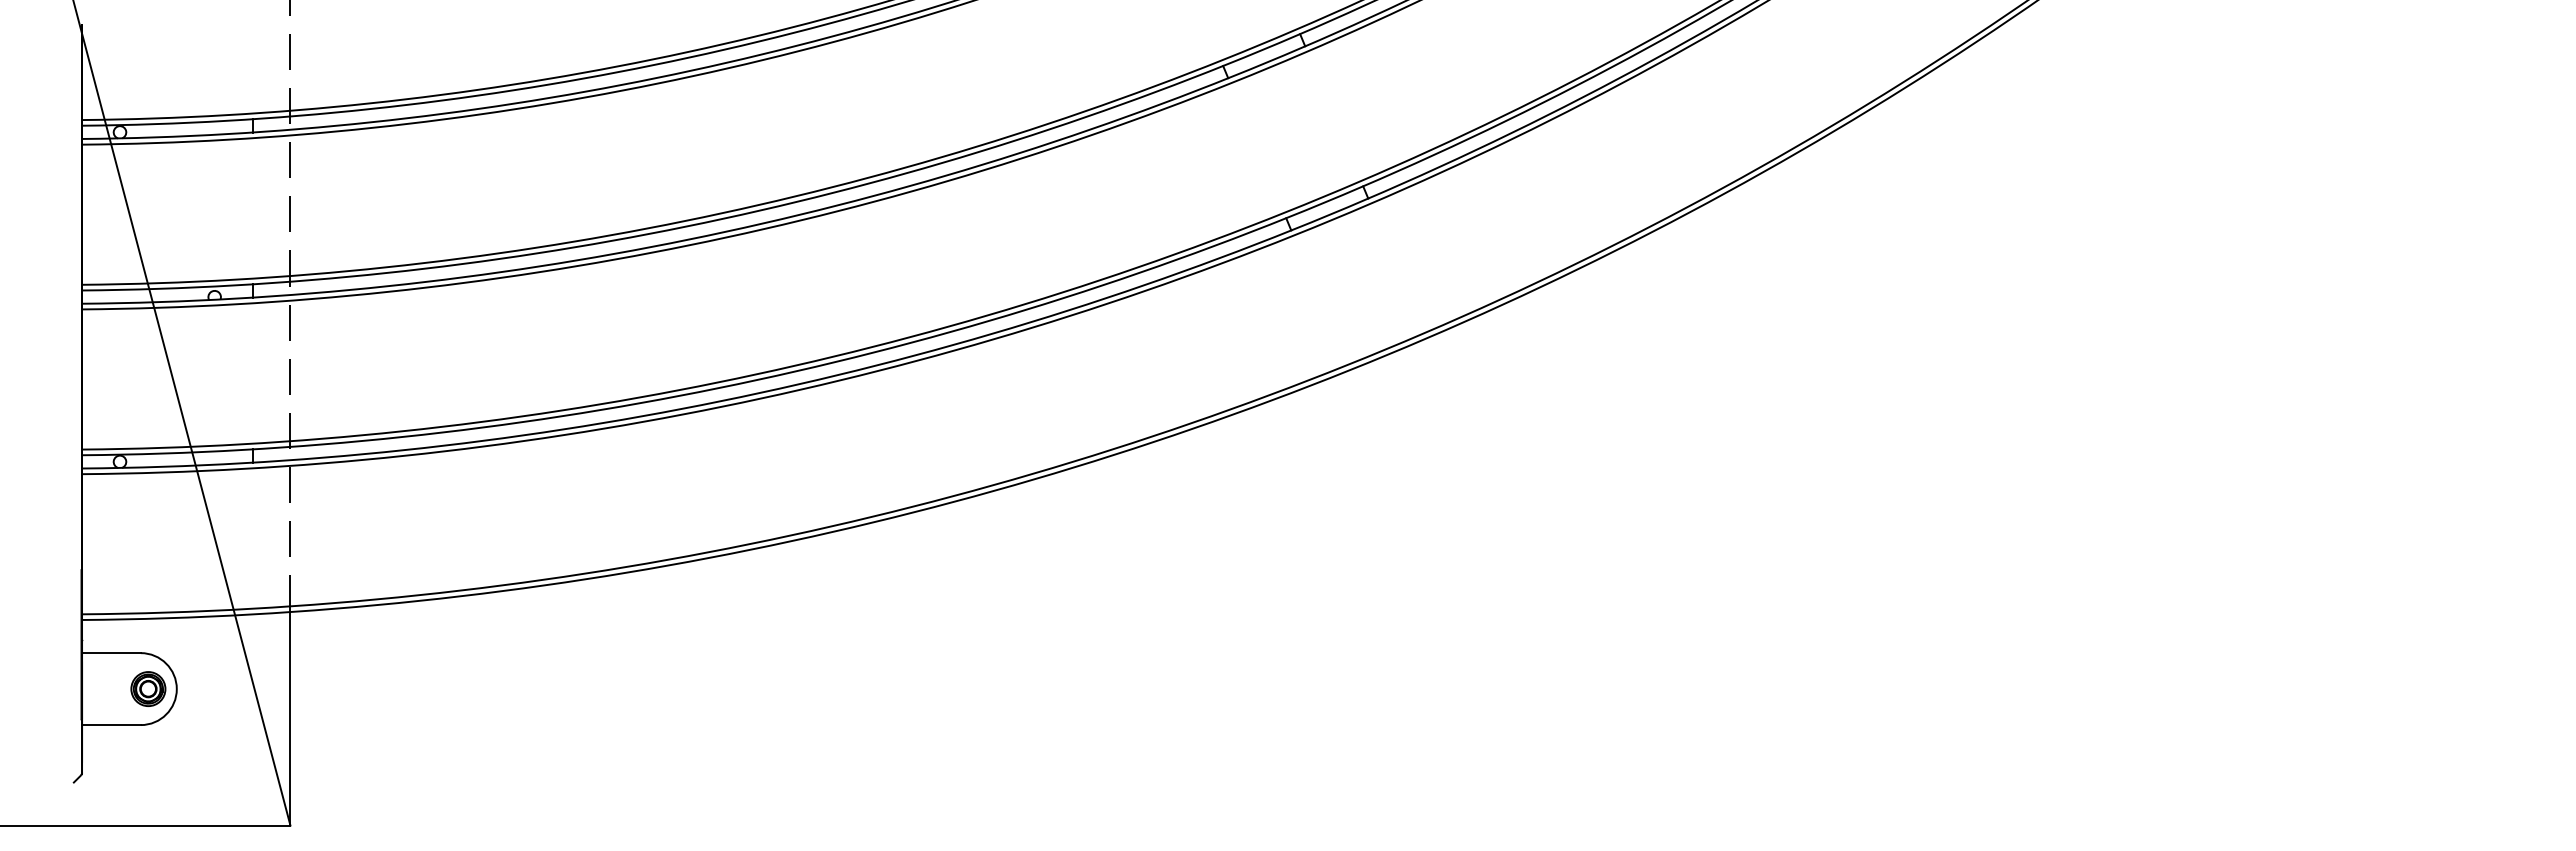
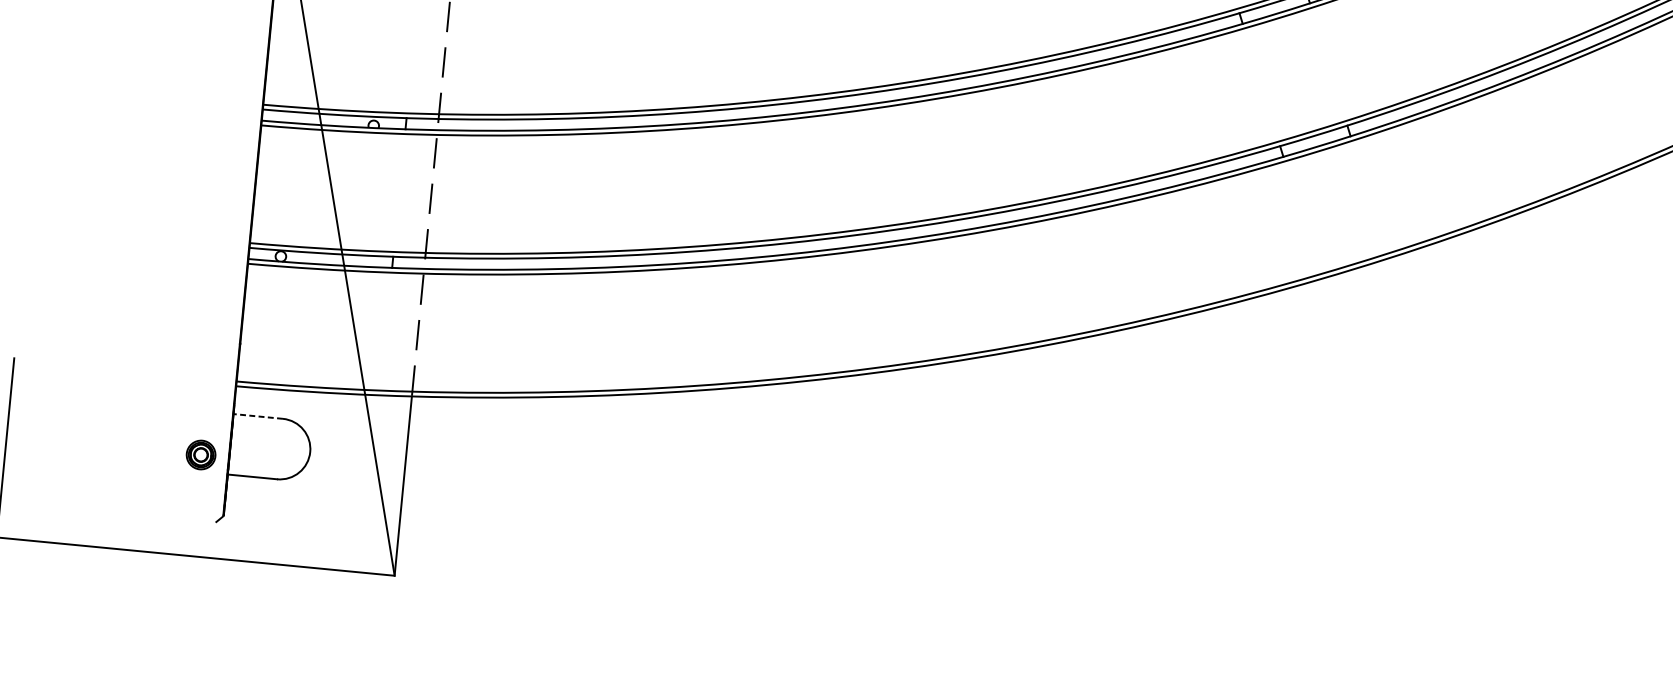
line: (110, 653) -> (257, 416), solid -> dashed
part: (148, 688) -> (201, 454), moved

